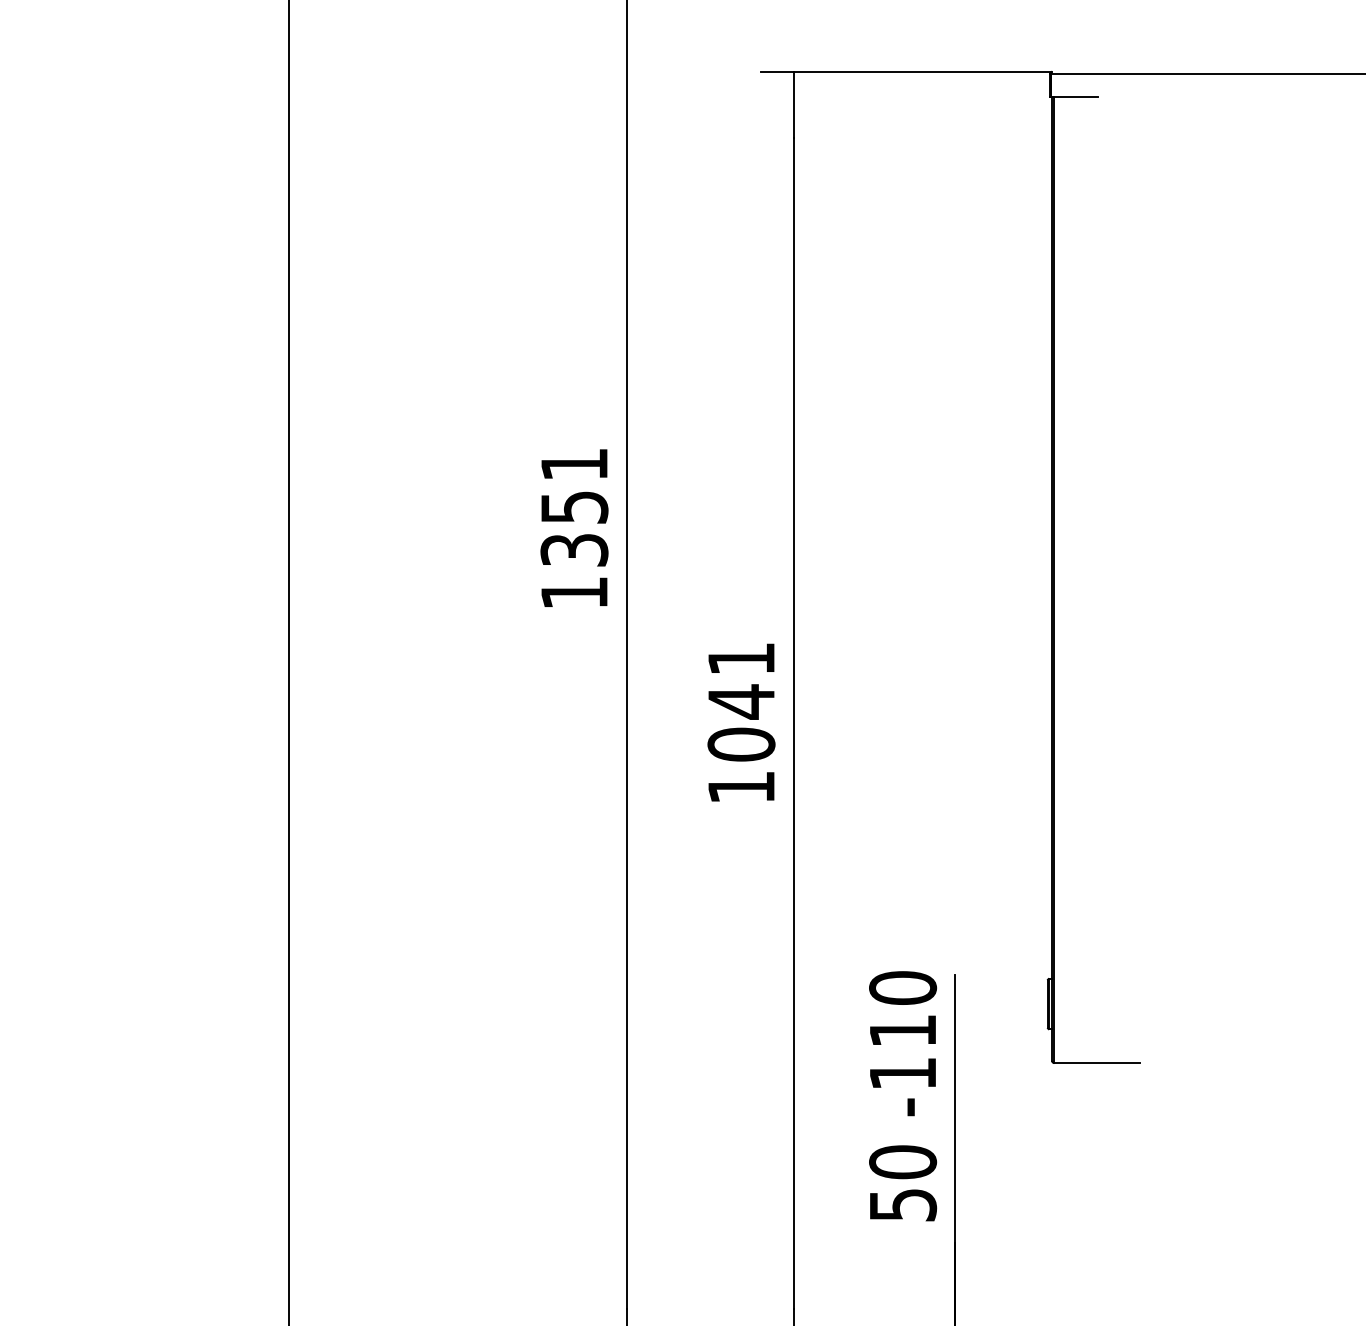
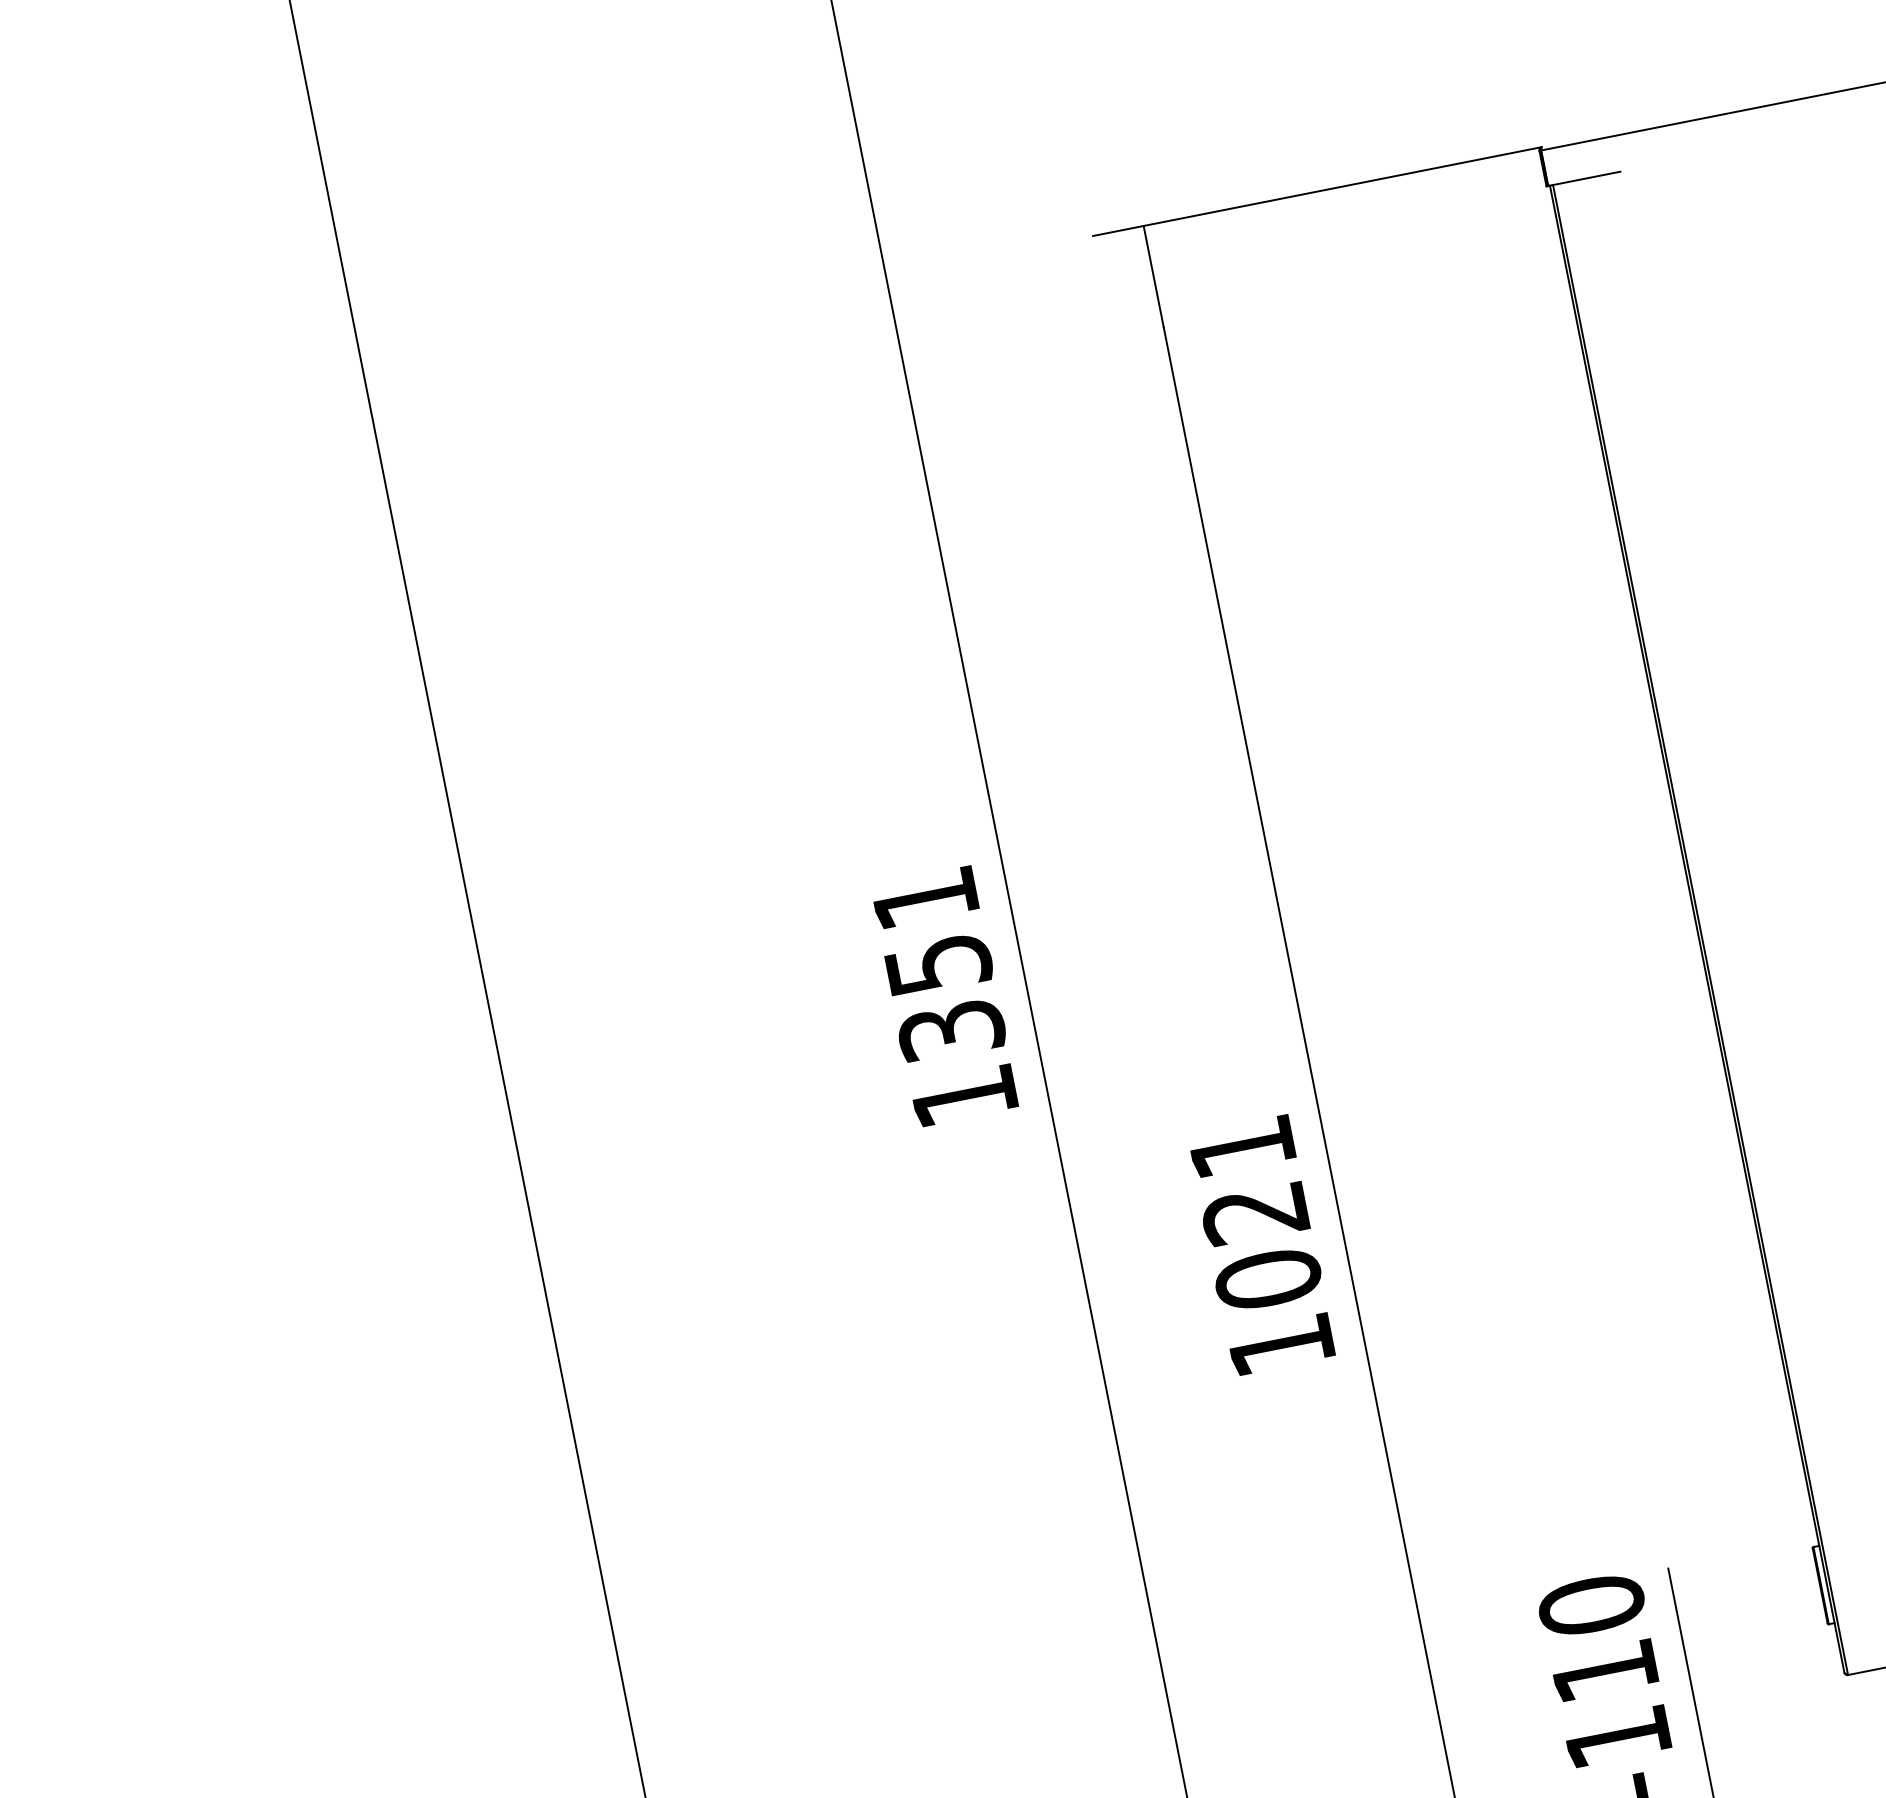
text: (740, 701) -> (1253, 1213), 1041 -> 1021

